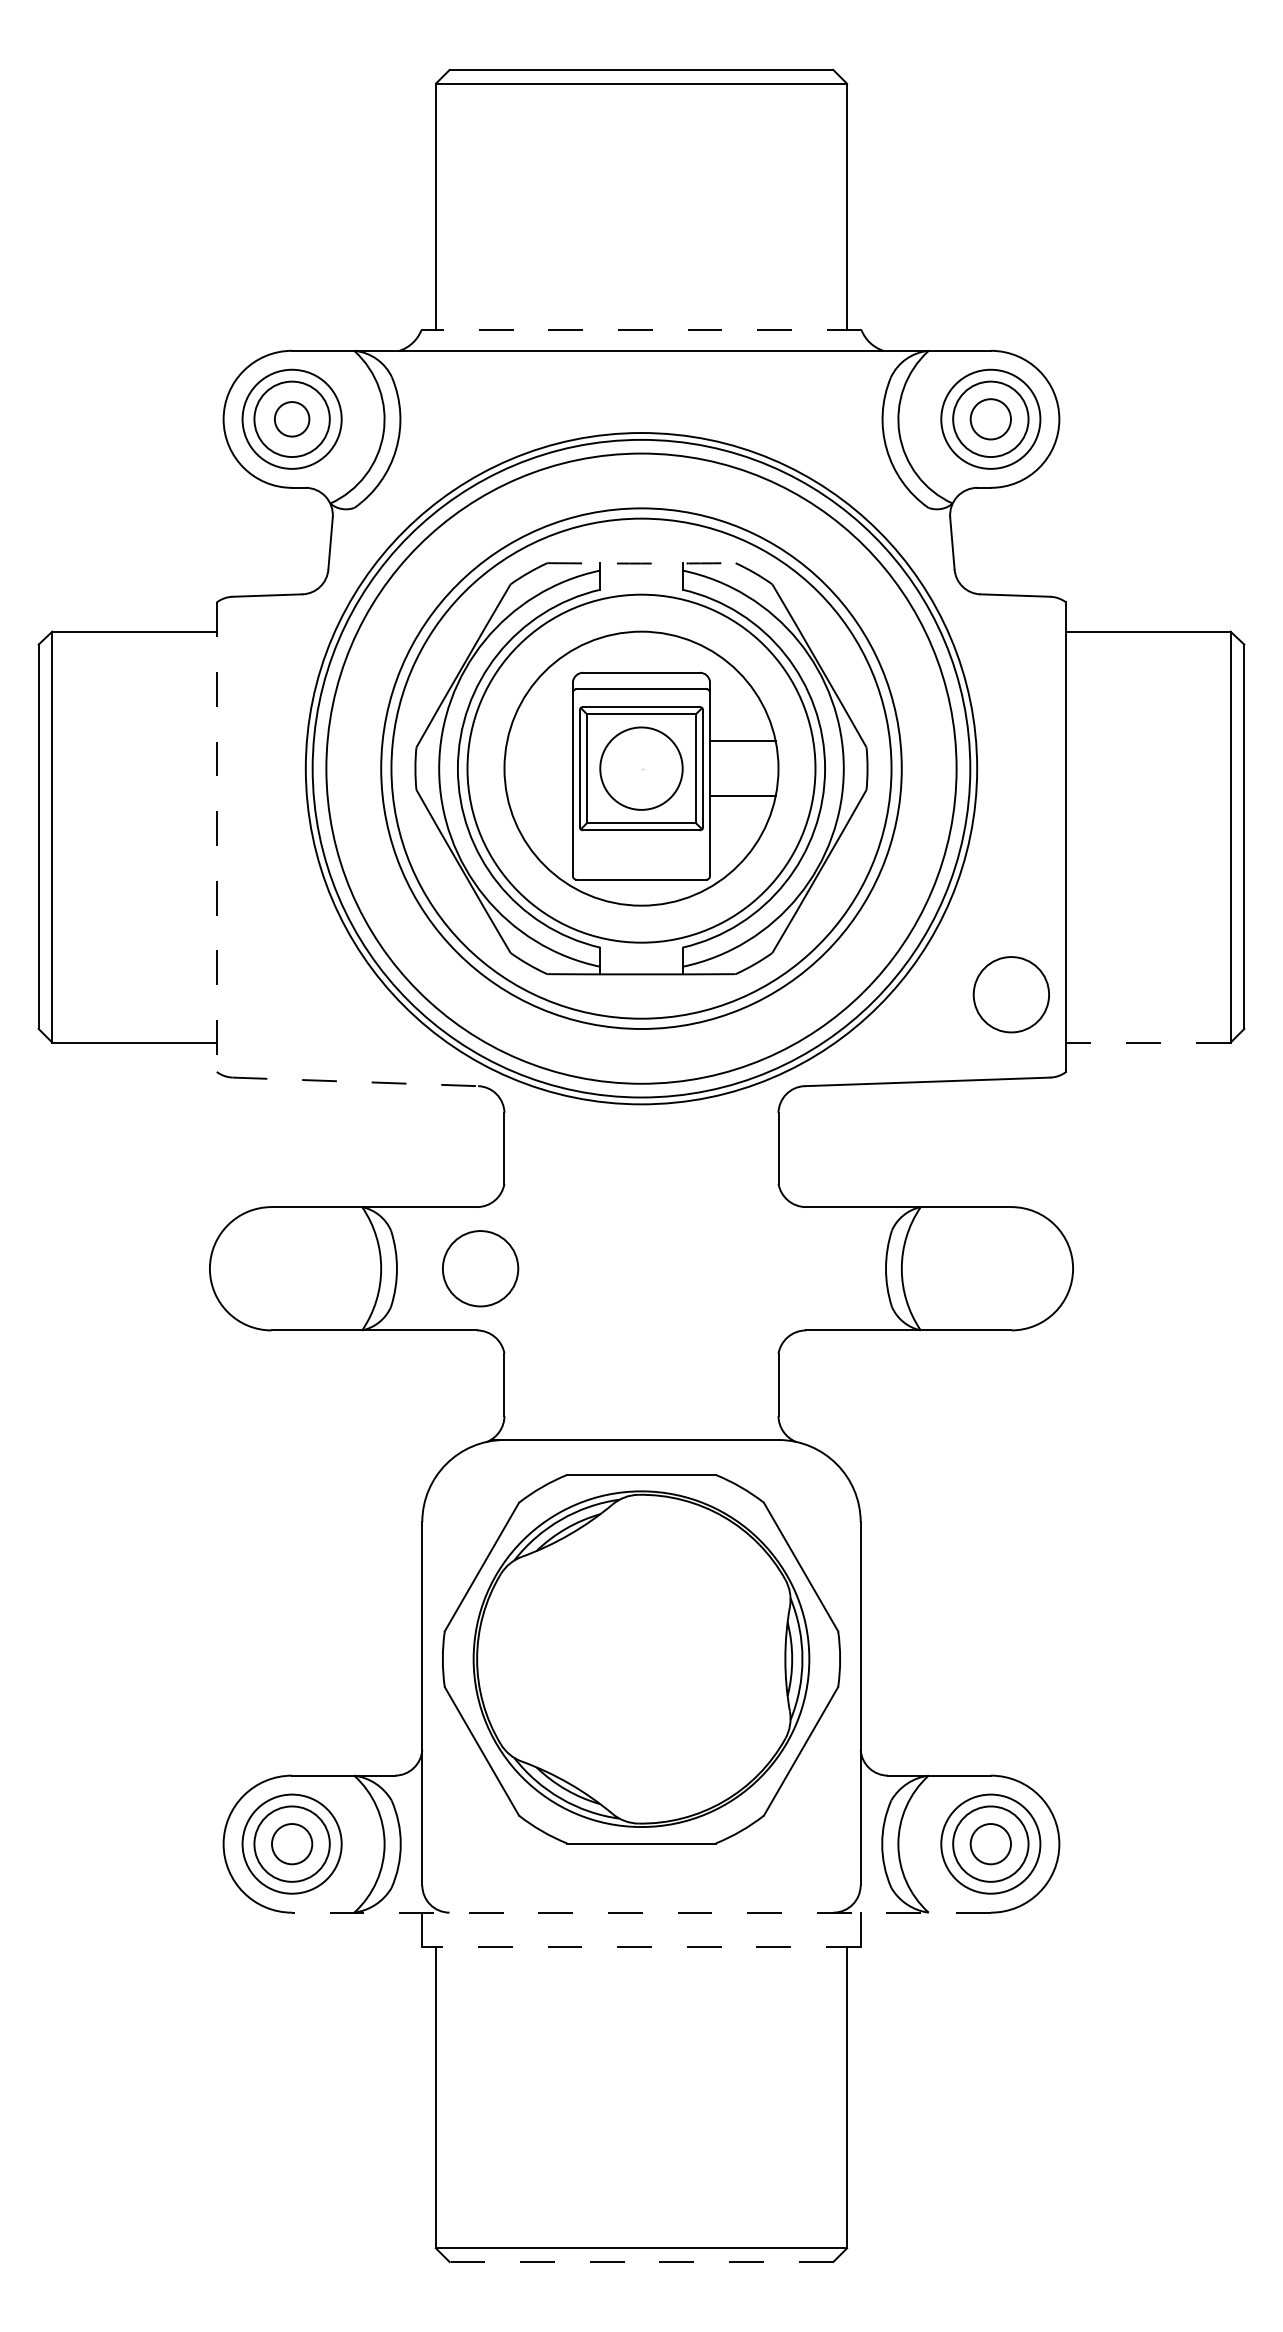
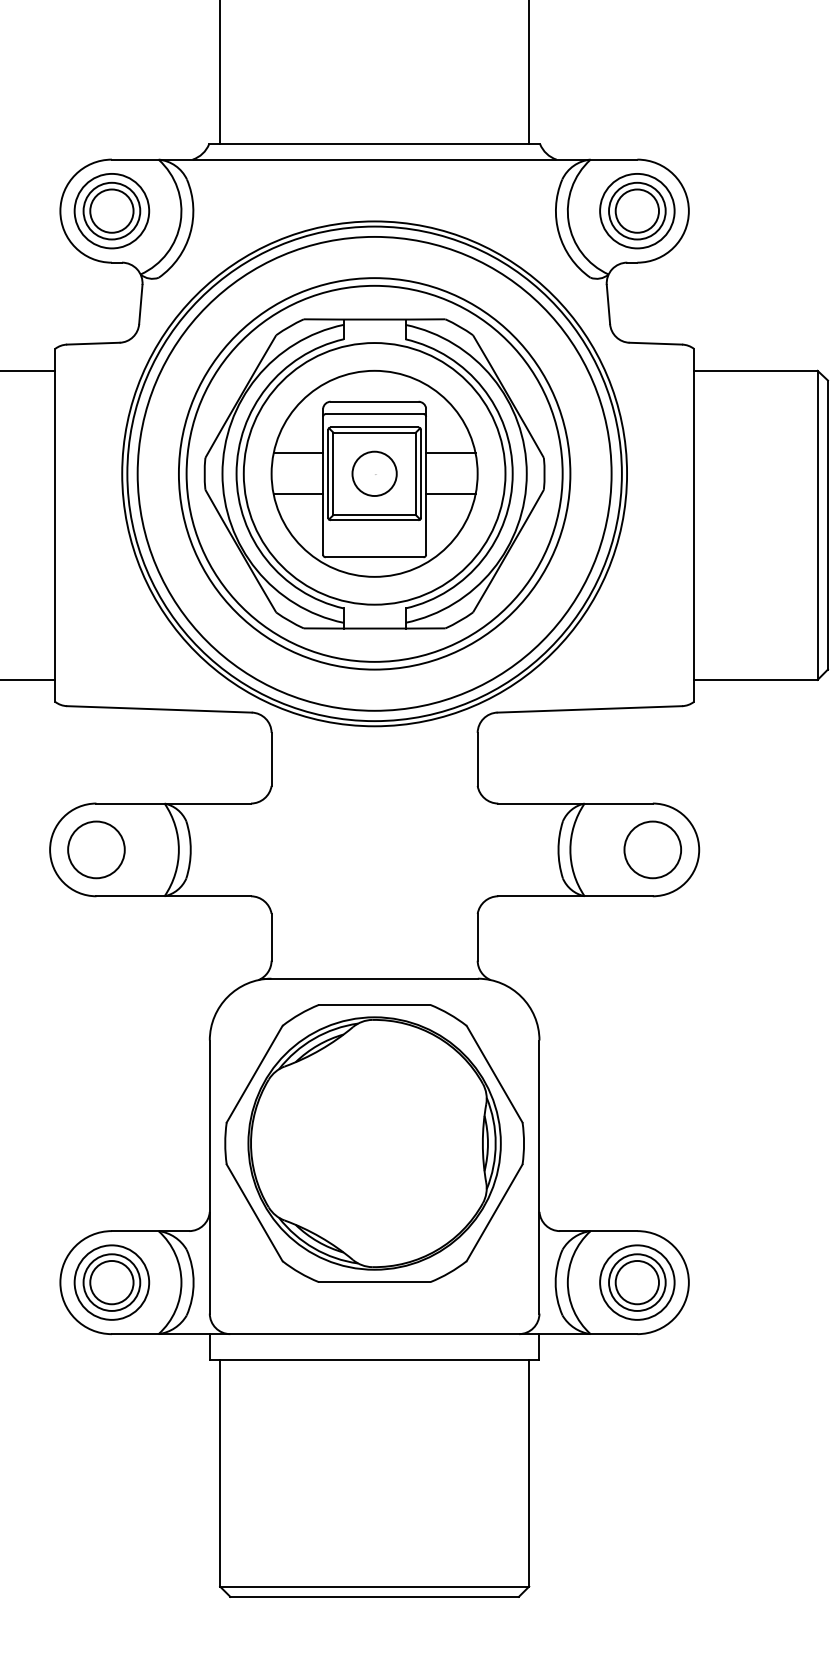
line: (641, 330) -> (374, 144), dashed -> solid
circle: (291, 419) -> (111, 211), size x1.67
circle: (990, 419) -> (637, 211), size x1.43
arc: (641, 563) -> (374, 319), dashed -> solid
line: (539, 741) -> (297, 453), added
circle: (641, 768) -> (374, 473), size x0.71
line: (539, 796) -> (297, 494), added
line: (216, 837) -> (55, 525), dashed -> solid
circle: (1010, 994) -> (652, 849), moved
line: (1147, 1042) -> (755, 679), dashed -> solid
line: (355, 1081) -> (159, 709), dashed -> solid
circle: (480, 1268) -> (96, 849), moved
circle: (291, 1843) -> (111, 1282), size x1.43
circle: (990, 1843) -> (637, 1282), size x1.43
line: (641, 1912) -> (374, 1334), dashed -> solid
line: (641, 1946) -> (374, 1359), dashed -> solid
line: (641, 2262) -> (374, 1597), dashed -> solid

